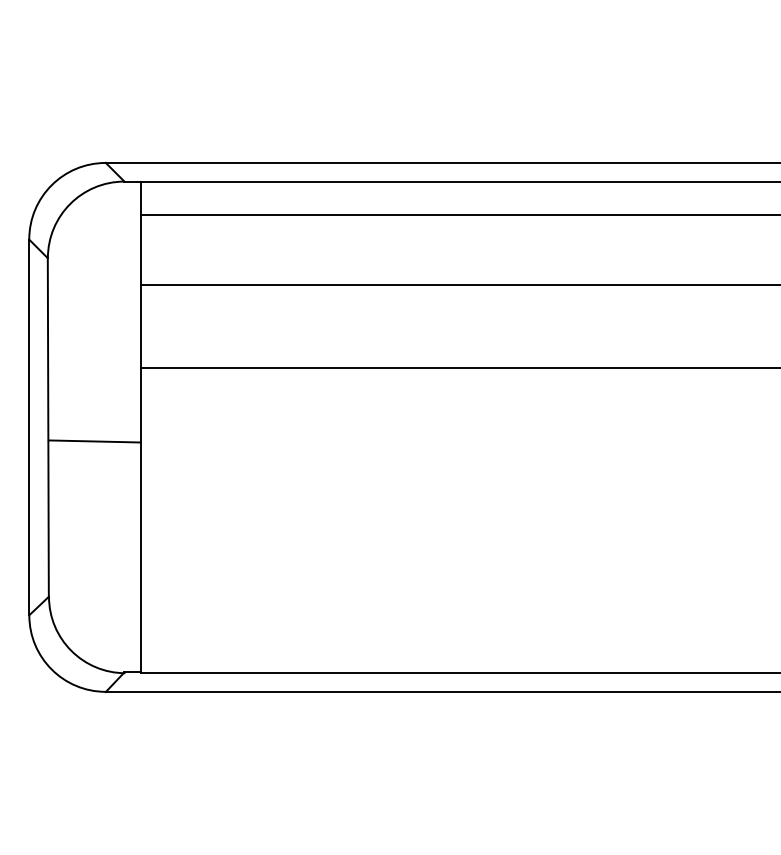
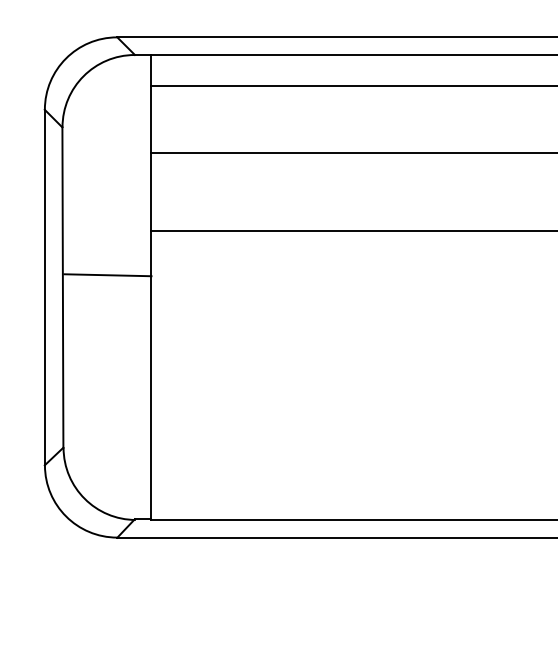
line: (94, 441) -> (107, 275), moved

